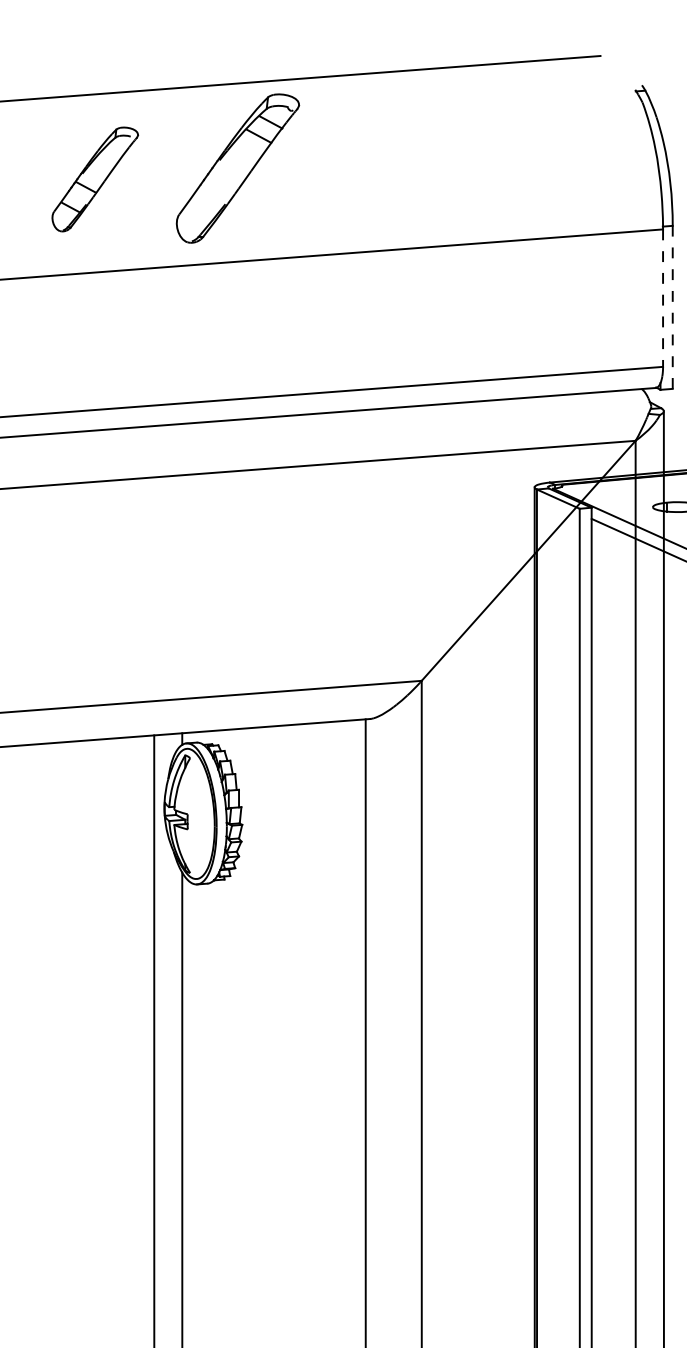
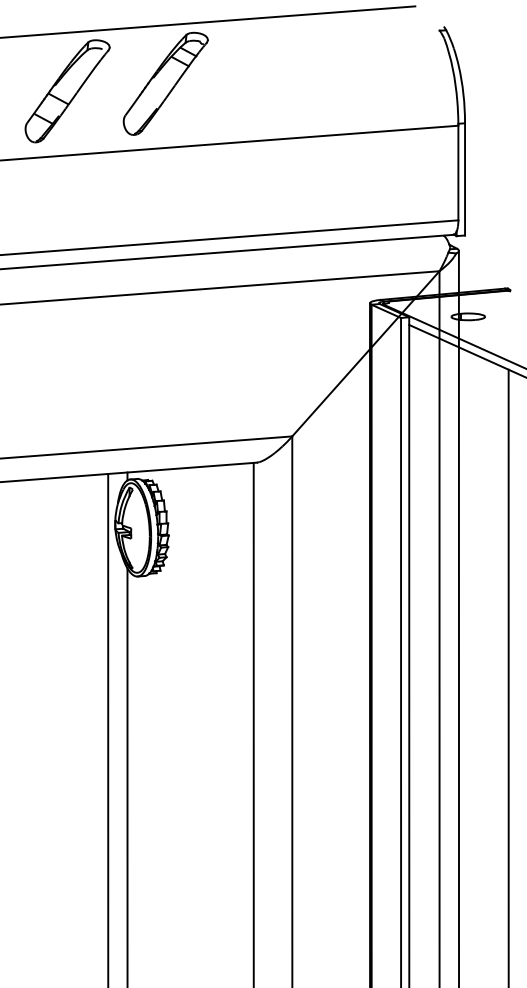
part: (95, 179) -> (67, 91), size x1.43
line: (663, 298) -> (458, 173), dashed -> solid
line: (673, 306) -> (465, 178), dashed -> solid

